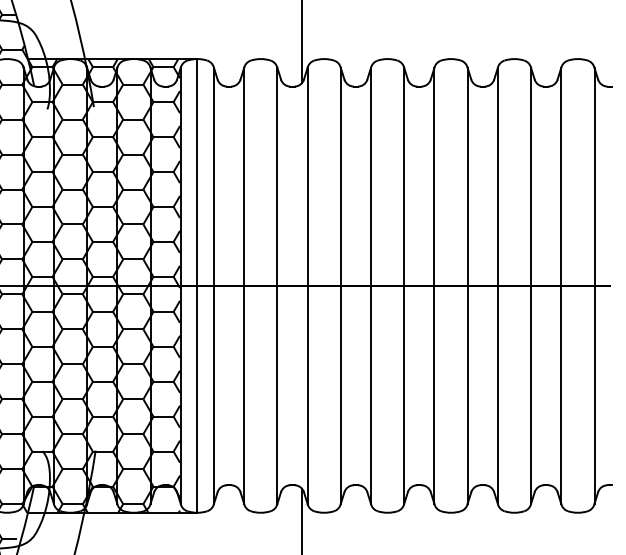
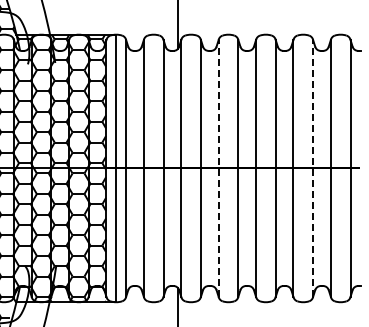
line: (370, 284) -> (218, 167), solid -> dashed
line: (531, 284) -> (313, 167), solid -> dashed

